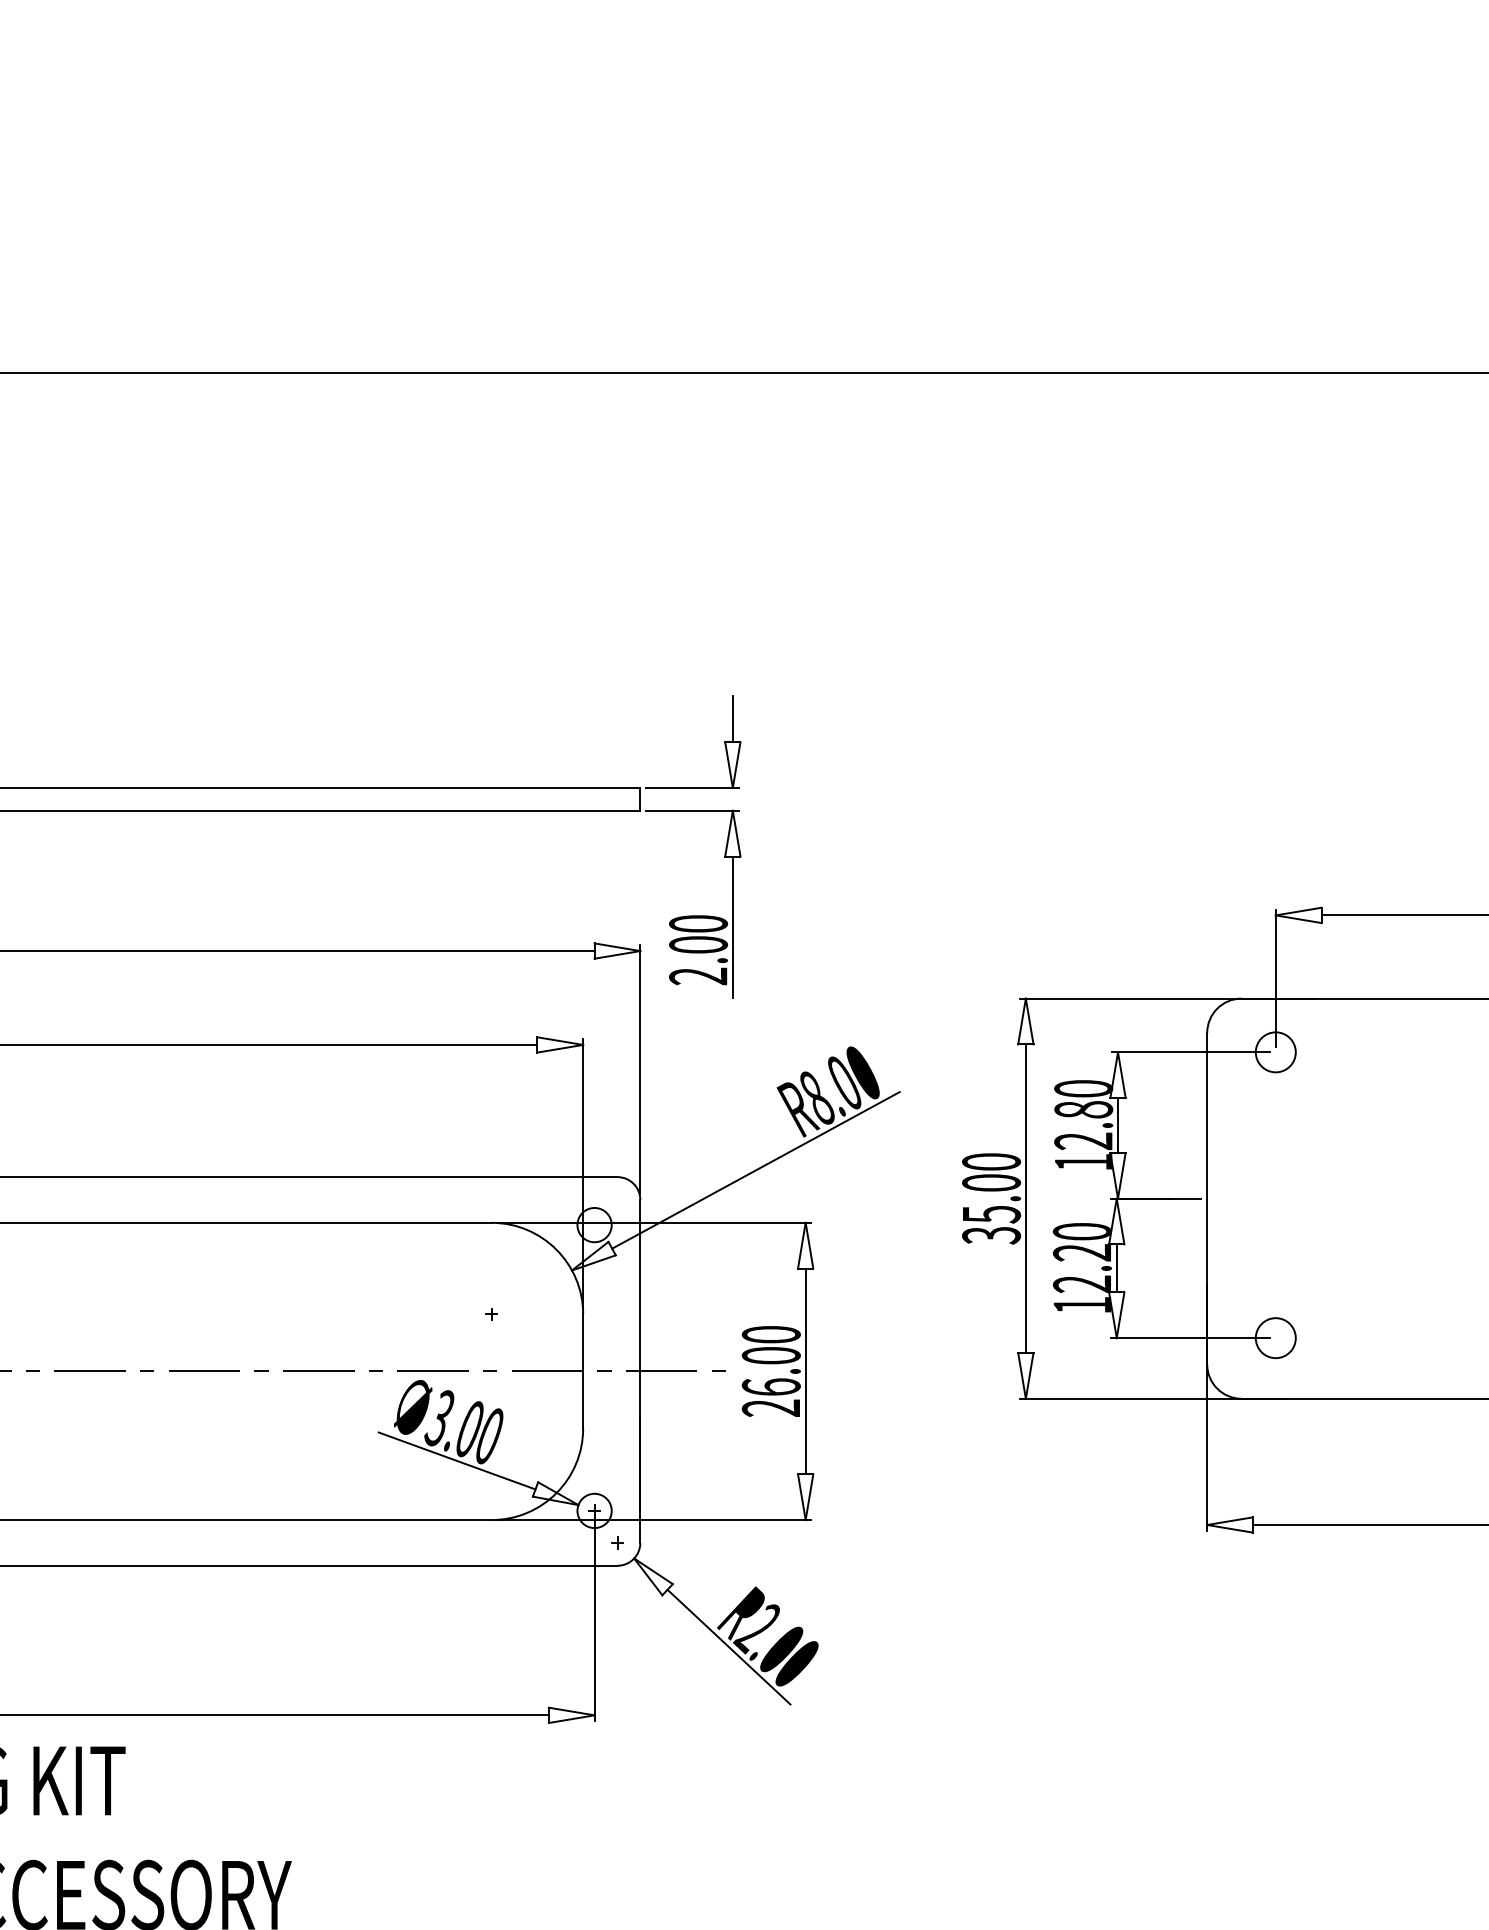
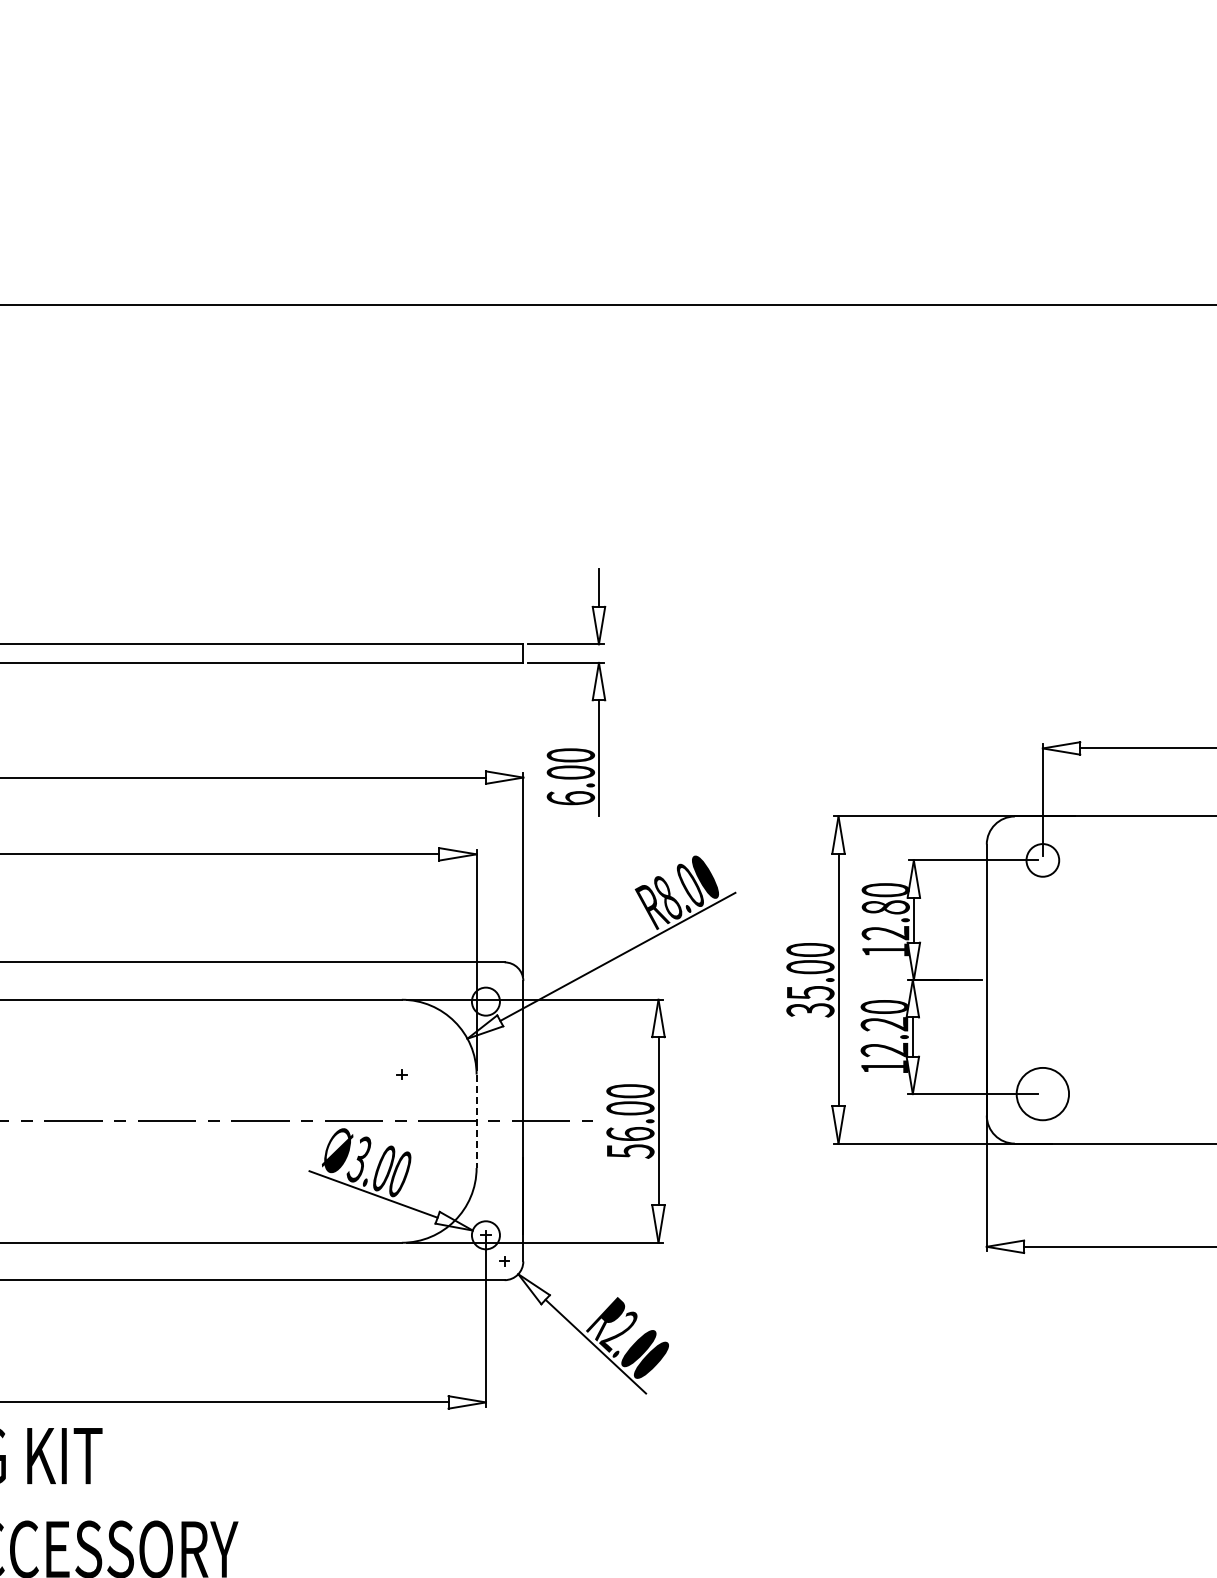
text: (698, 976) -> (570, 798), 2.00 -> 6.00
circle: (1275, 1337) -> (1042, 1093), size x1.6
line: (583, 1371) -> (476, 1121), solid -> dashed
text: (771, 1408) -> (630, 1151), 26.00 -> 56.00

